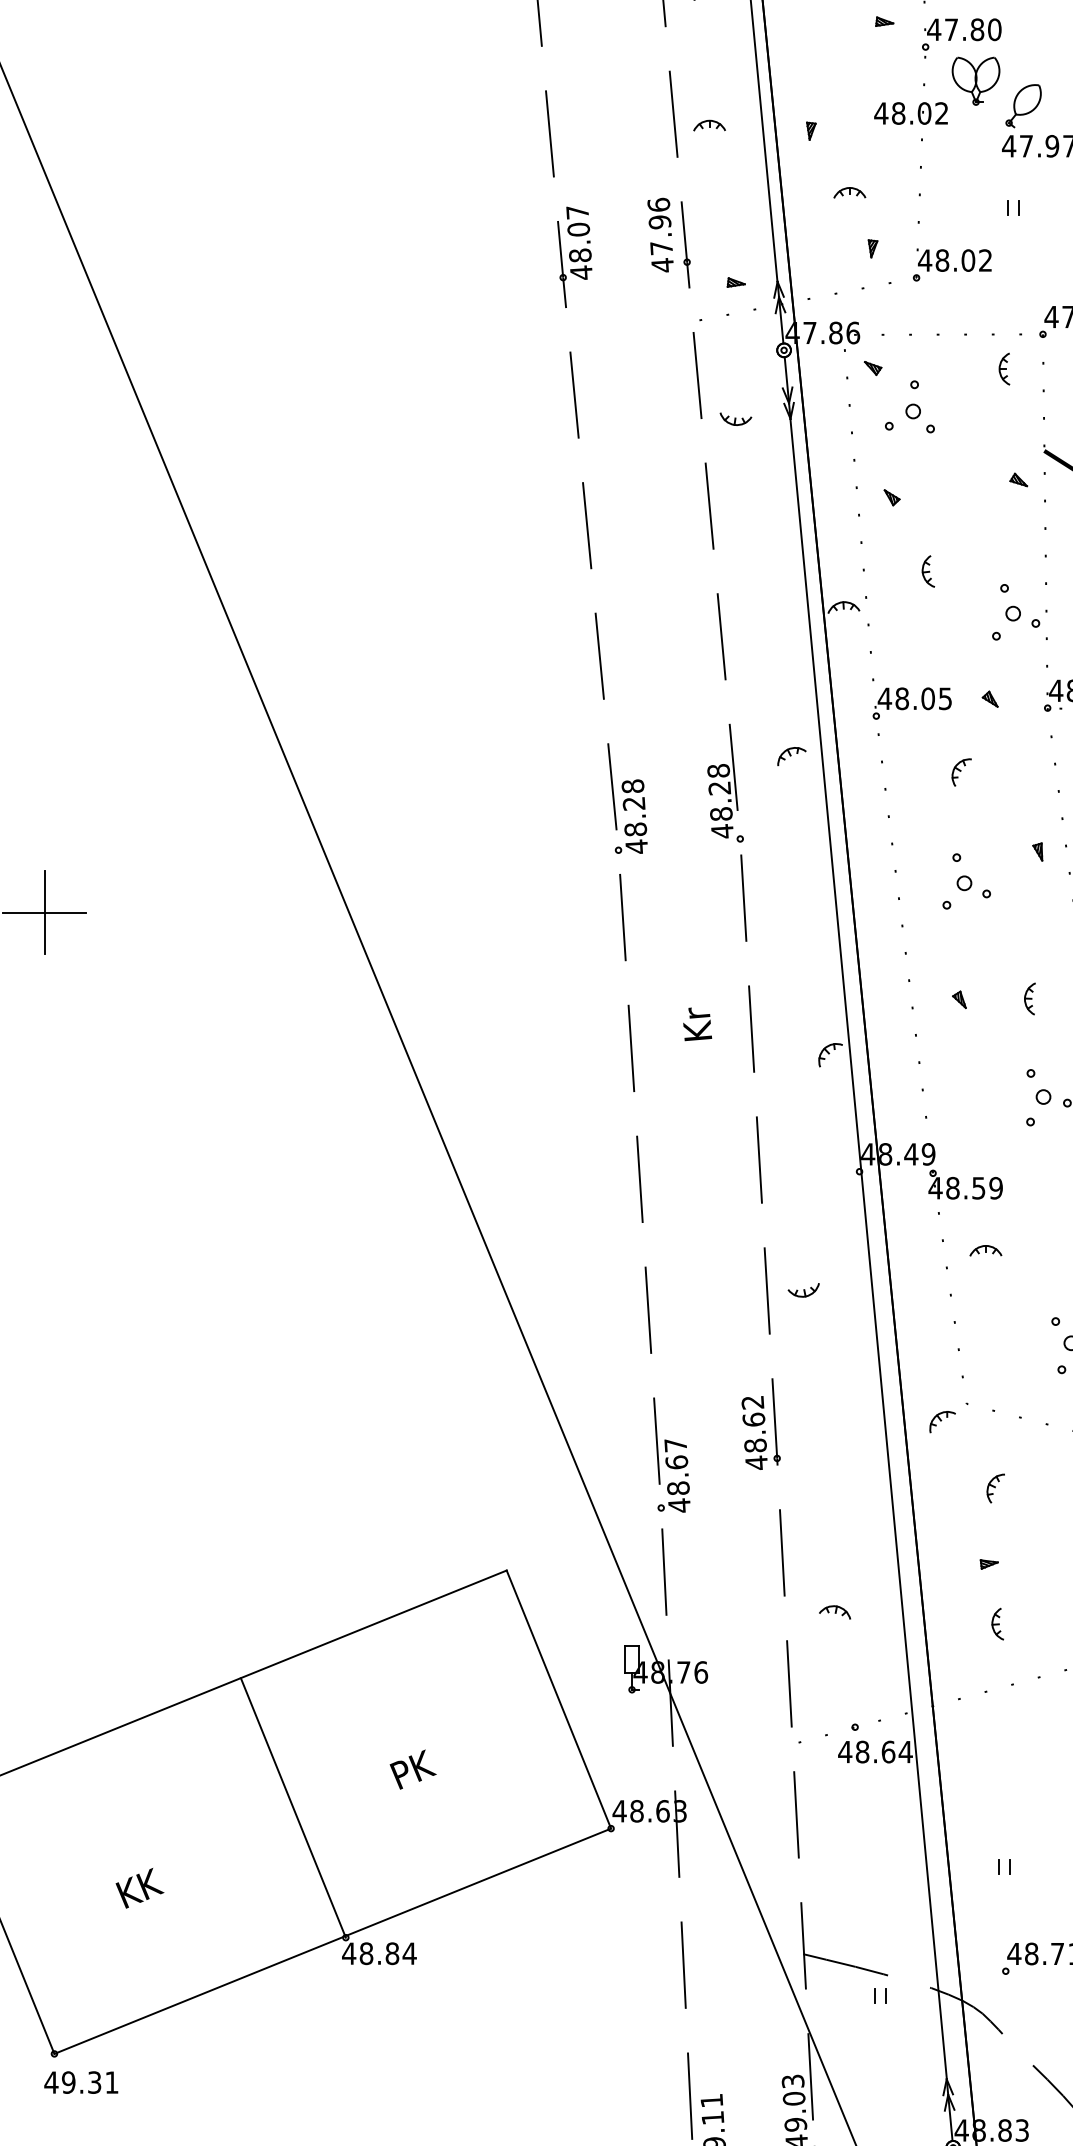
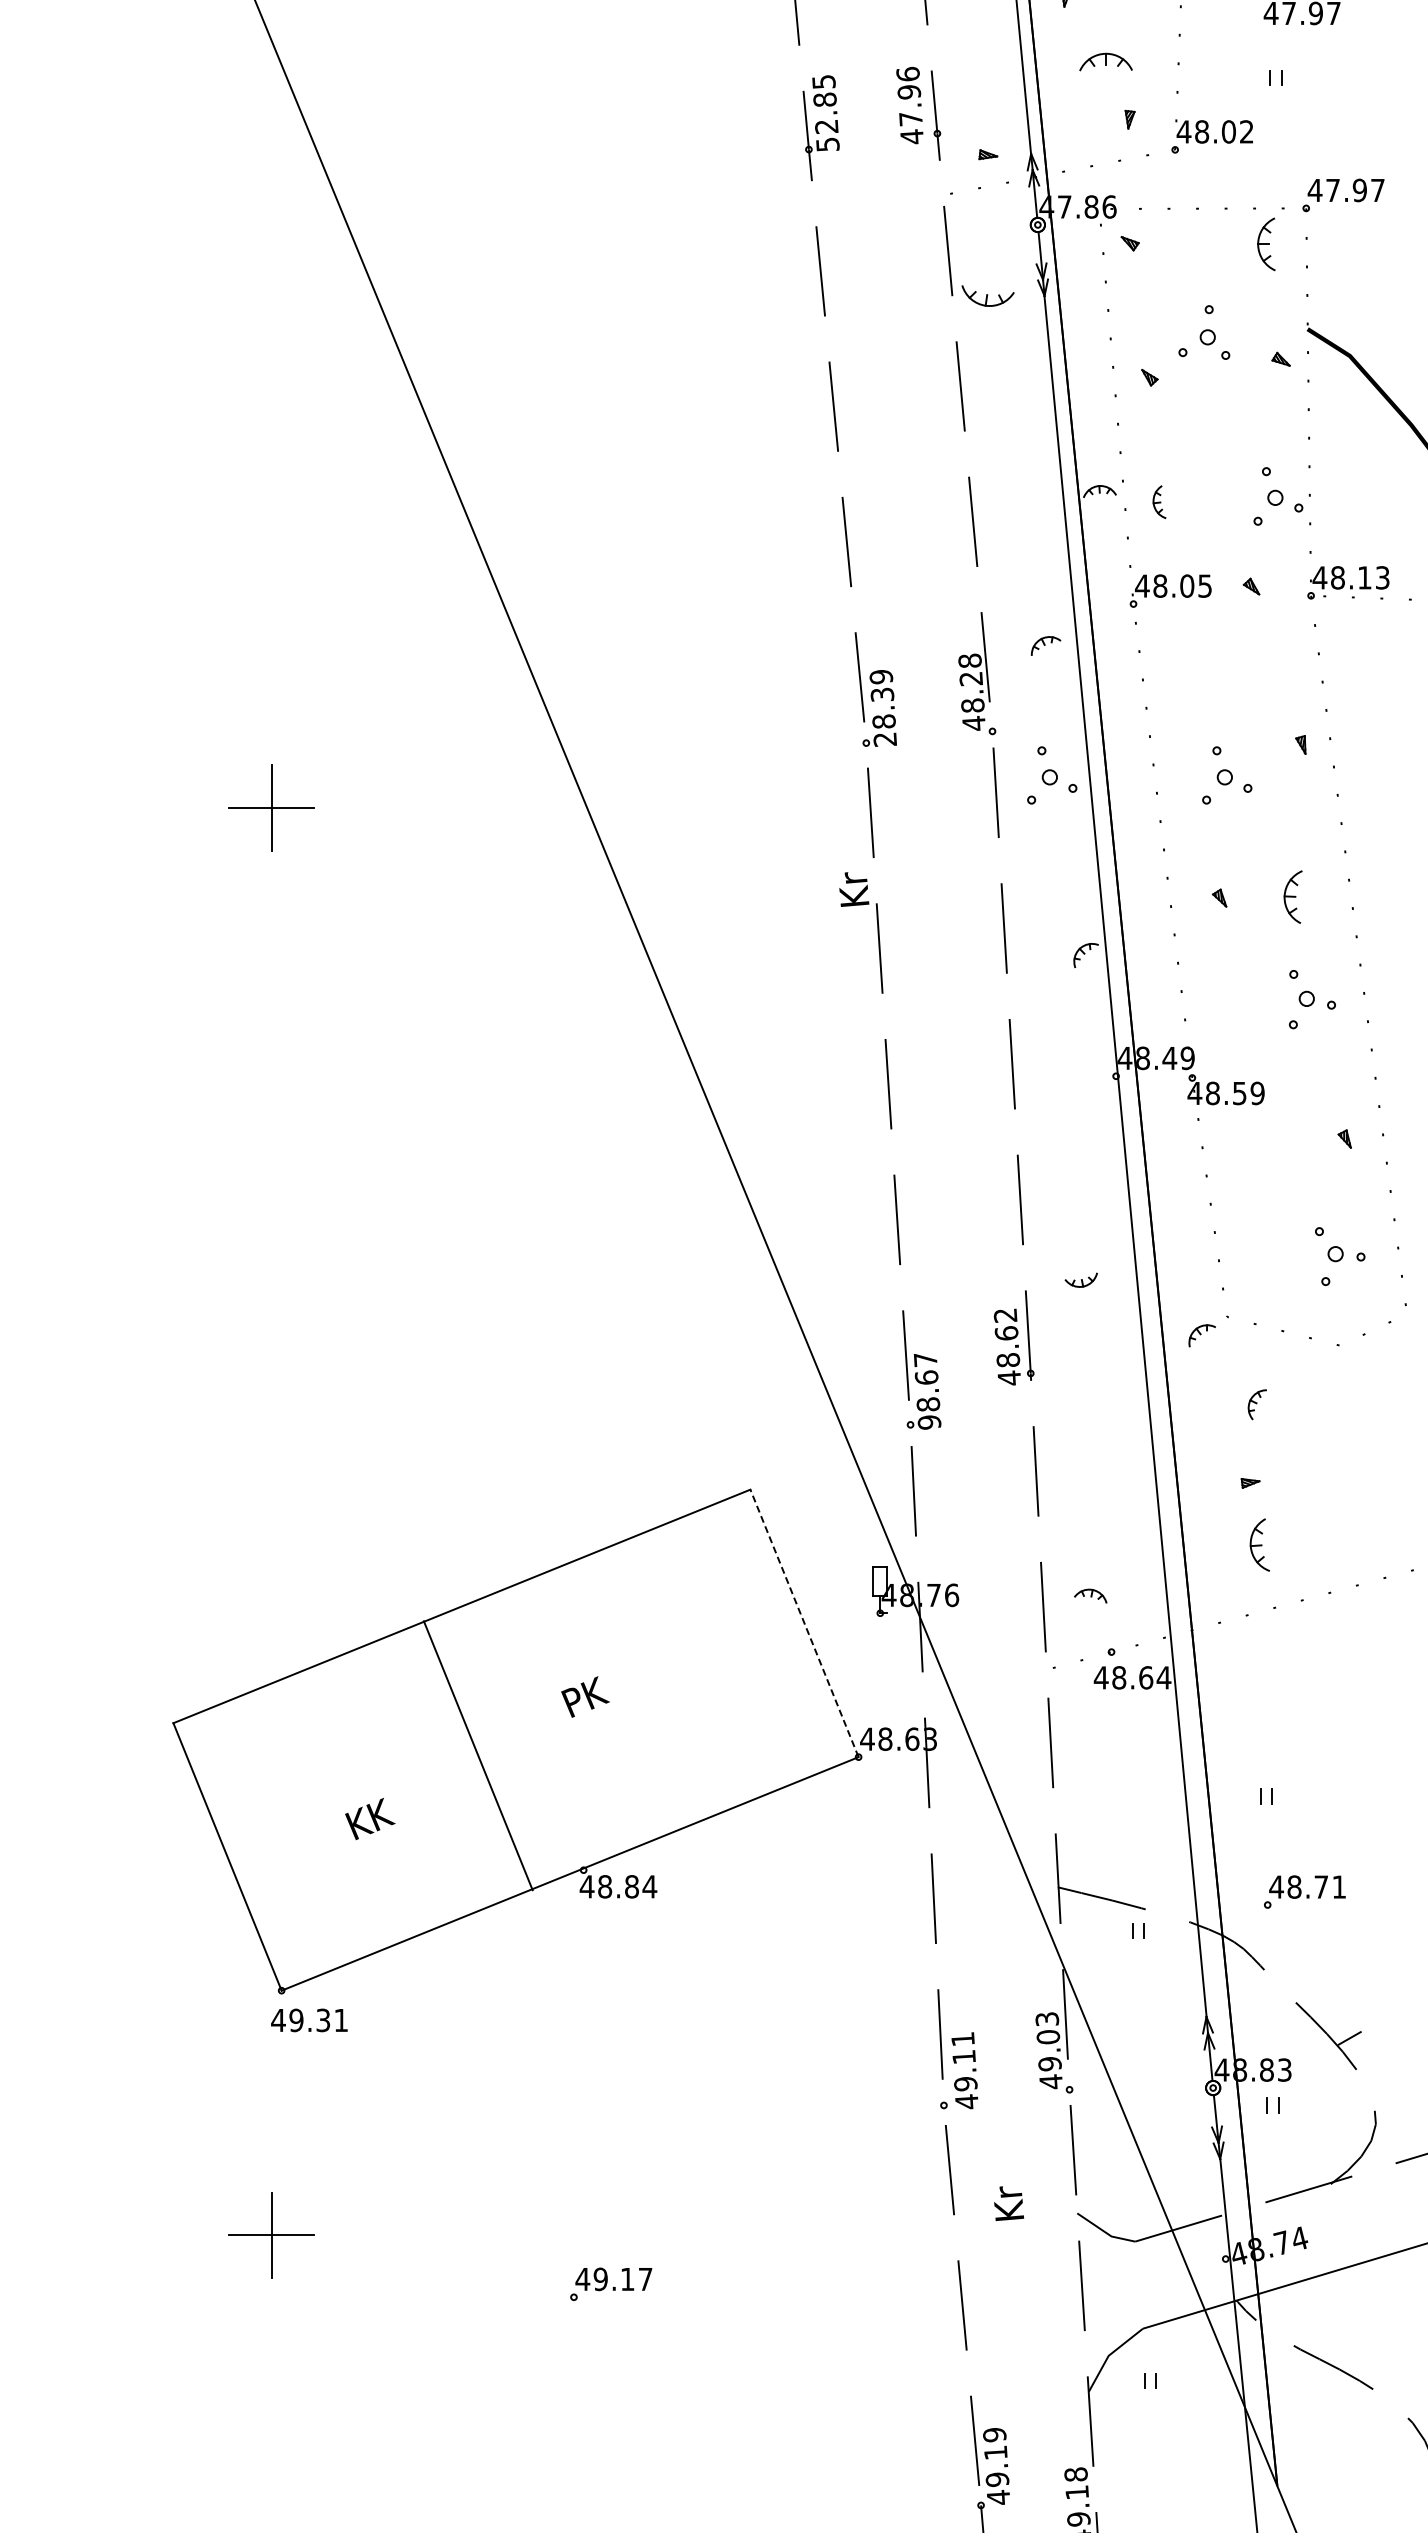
part: (849, 192) -> (1105, 61), size x1.6
text: (579, 242) -> (825, 113), 48.07 -> 52.85
part: (1004, 369) -> (1266, 244), size x1.6
part: (910, 406) -> (1204, 332), moved
part: (735, 419) -> (987, 296), size x1.6
part: (928, 570) -> (1159, 501), moved
part: (961, 772) -> (1221, 662), removed
text: (634, 815) -> (882, 707), 48.28 -> 28.39
part: (798, 881) -> (1052, 775), added
part: (1029, 999) -> (1292, 897), size x1.6
text: (697, 1024) -> (854, 889), moved
part: (985, 1251) -> (1246, 1158), removed
part: (802, 1289) -> (1080, 1279), moved
text: (679, 1504) -> (929, 1421), 48.67 -> 98.67
part: (834, 1611) -> (1090, 1595), moved
part: (996, 1624) -> (1258, 1545), size x1.6
line: (558, 1698) -> (804, 1622), solid -> dashed
text: (413, 1769) -> (585, 1696), moved
line: (292, 1807) -> (477, 1755), moved

